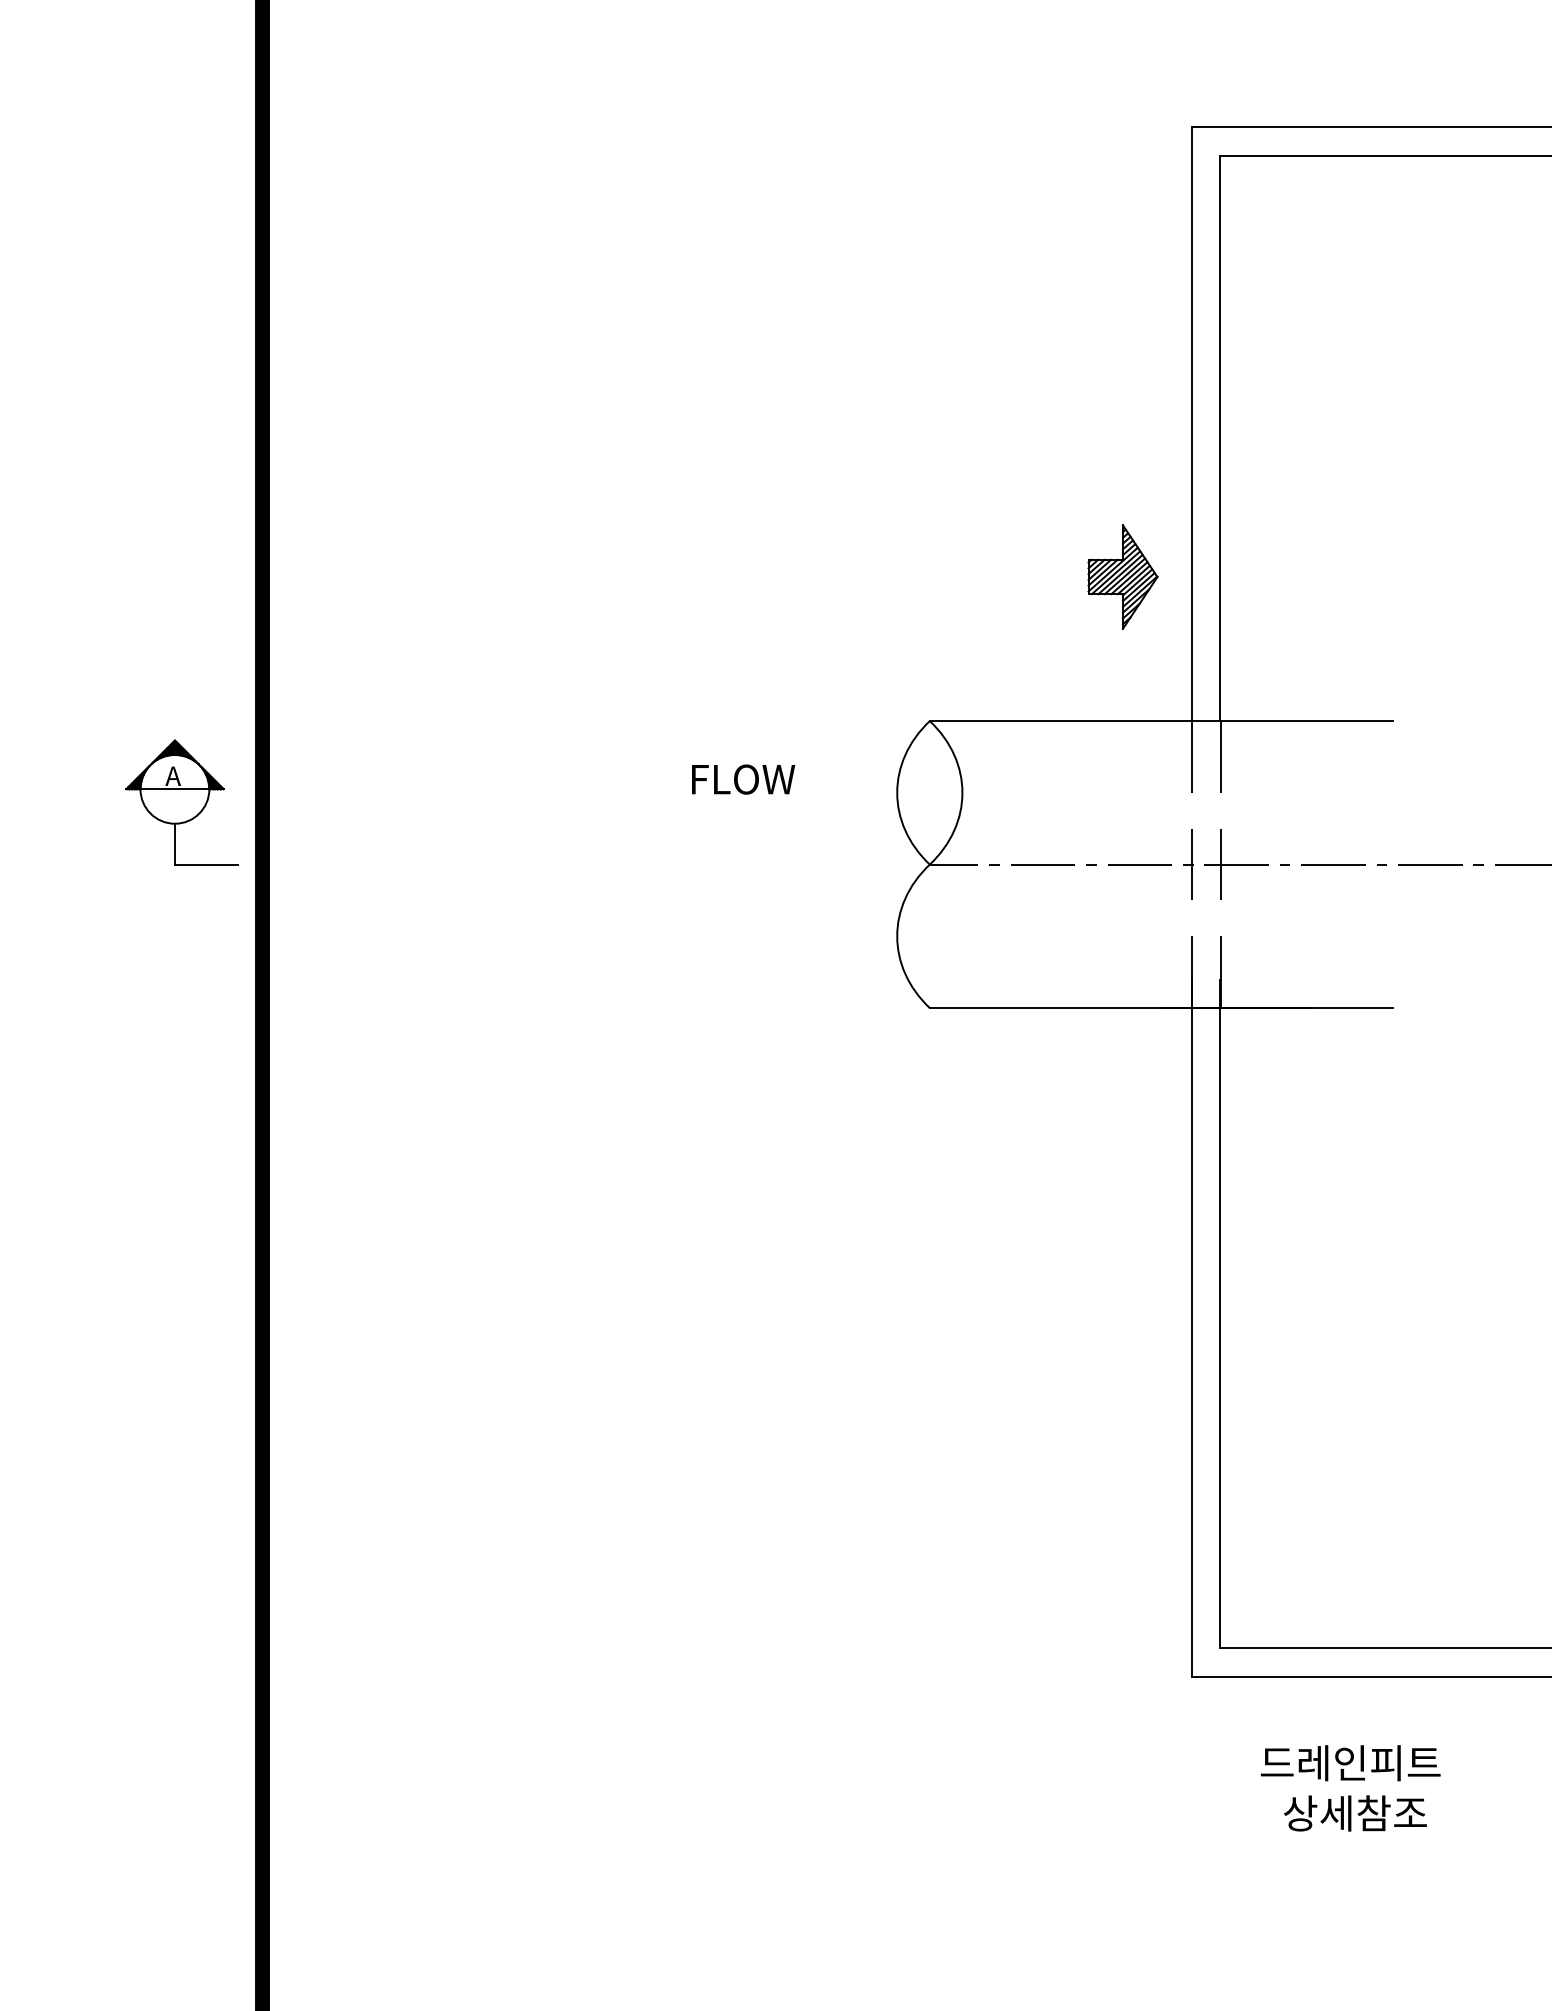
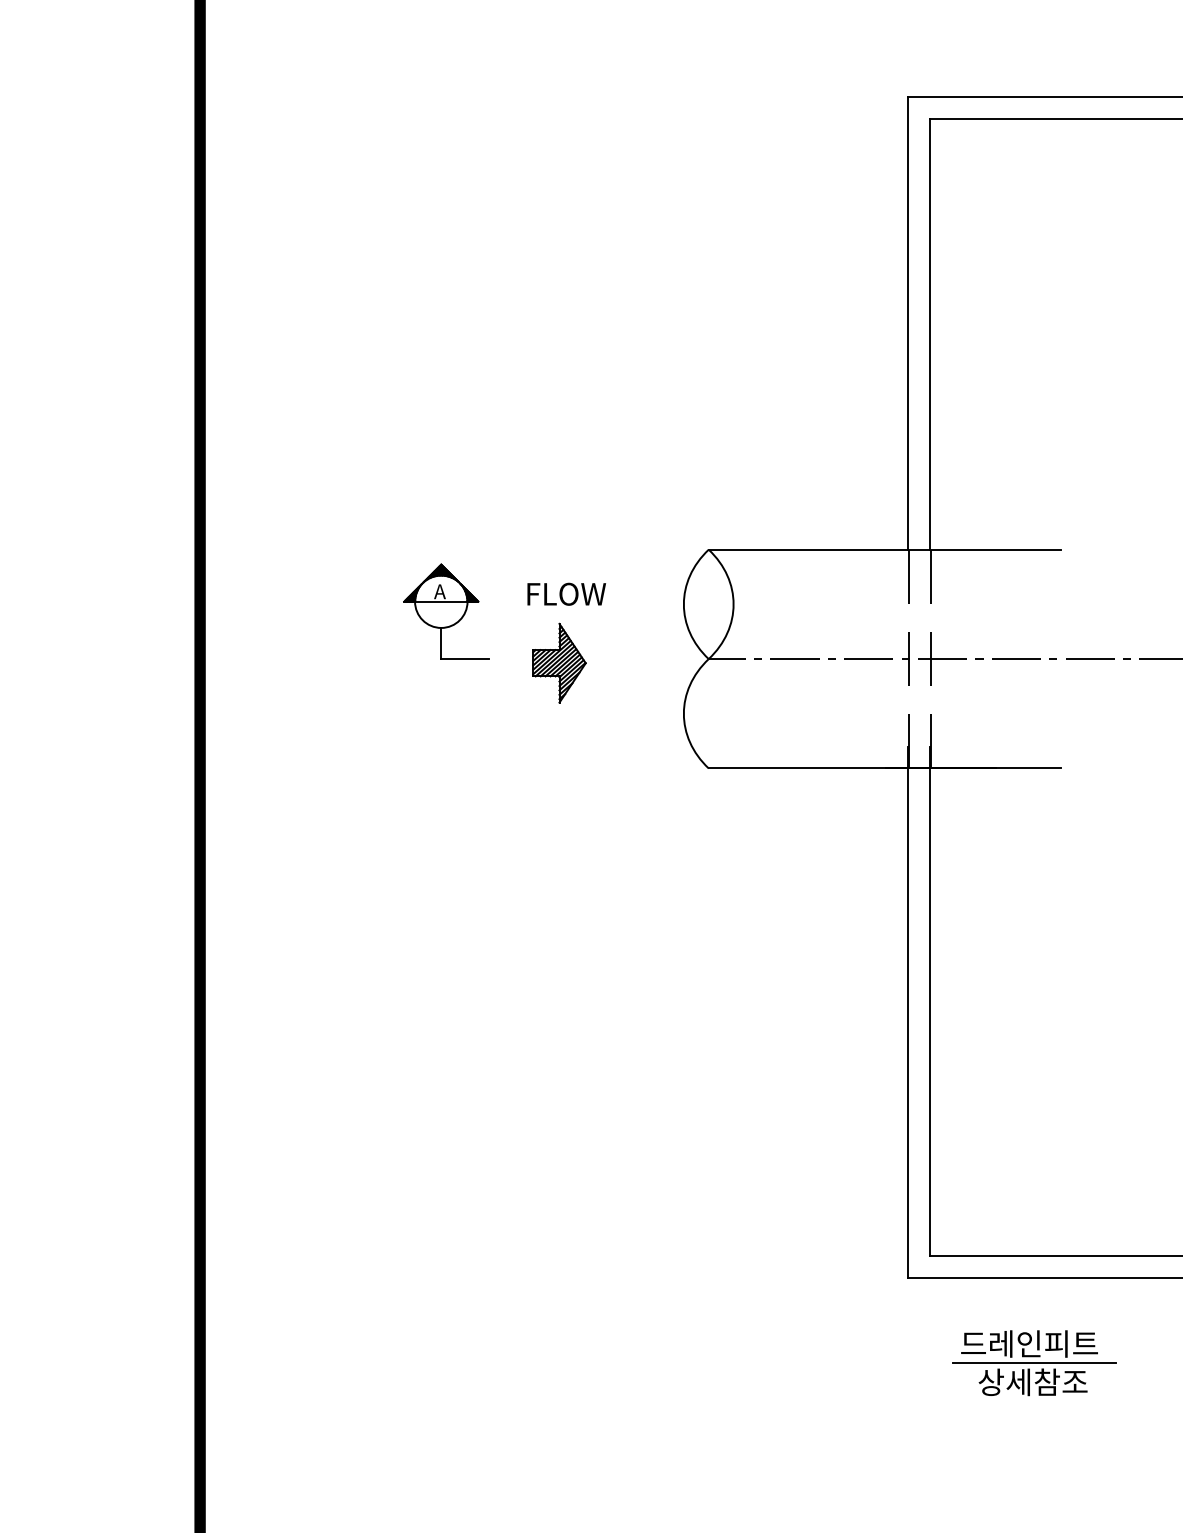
part: (1122, 576) -> (559, 662), moved
part: (181, 802) -> (446, 611), moved
line: (1357, 1788) -> (1034, 1363), added

